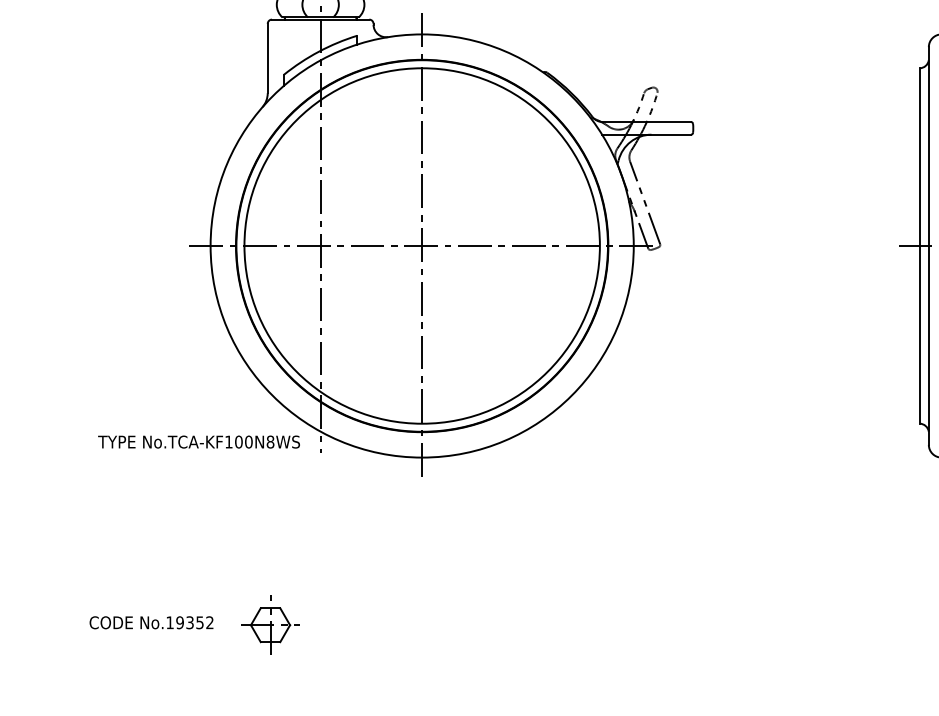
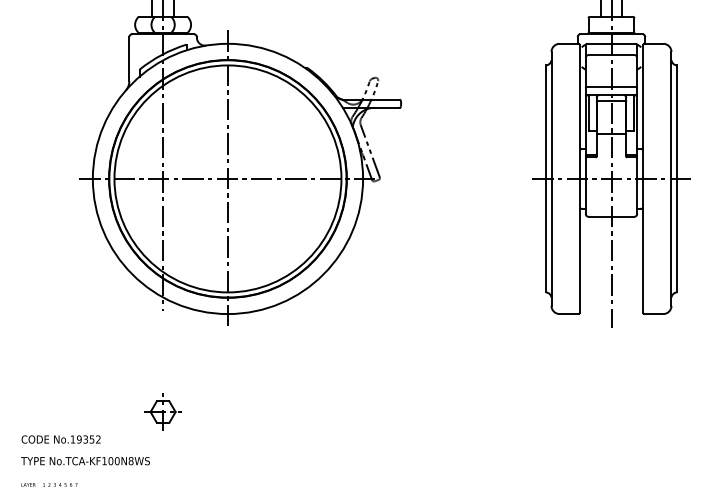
text: (199, 442) -> (85, 461), moved
text: (150, 622) -> (60, 439), moved
part: (269, 624) -> (162, 411), moved

